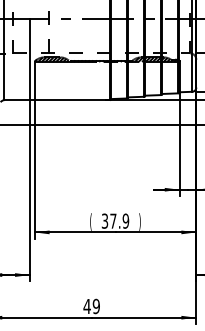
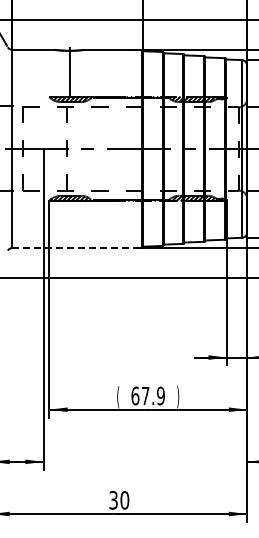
line: (57, 100) -> (77, 248), solid -> dashed
text: (105, 220) -> (135, 395), 37.9 -> 67.9
text: (91, 306) -> (118, 500), 49 -> 30

